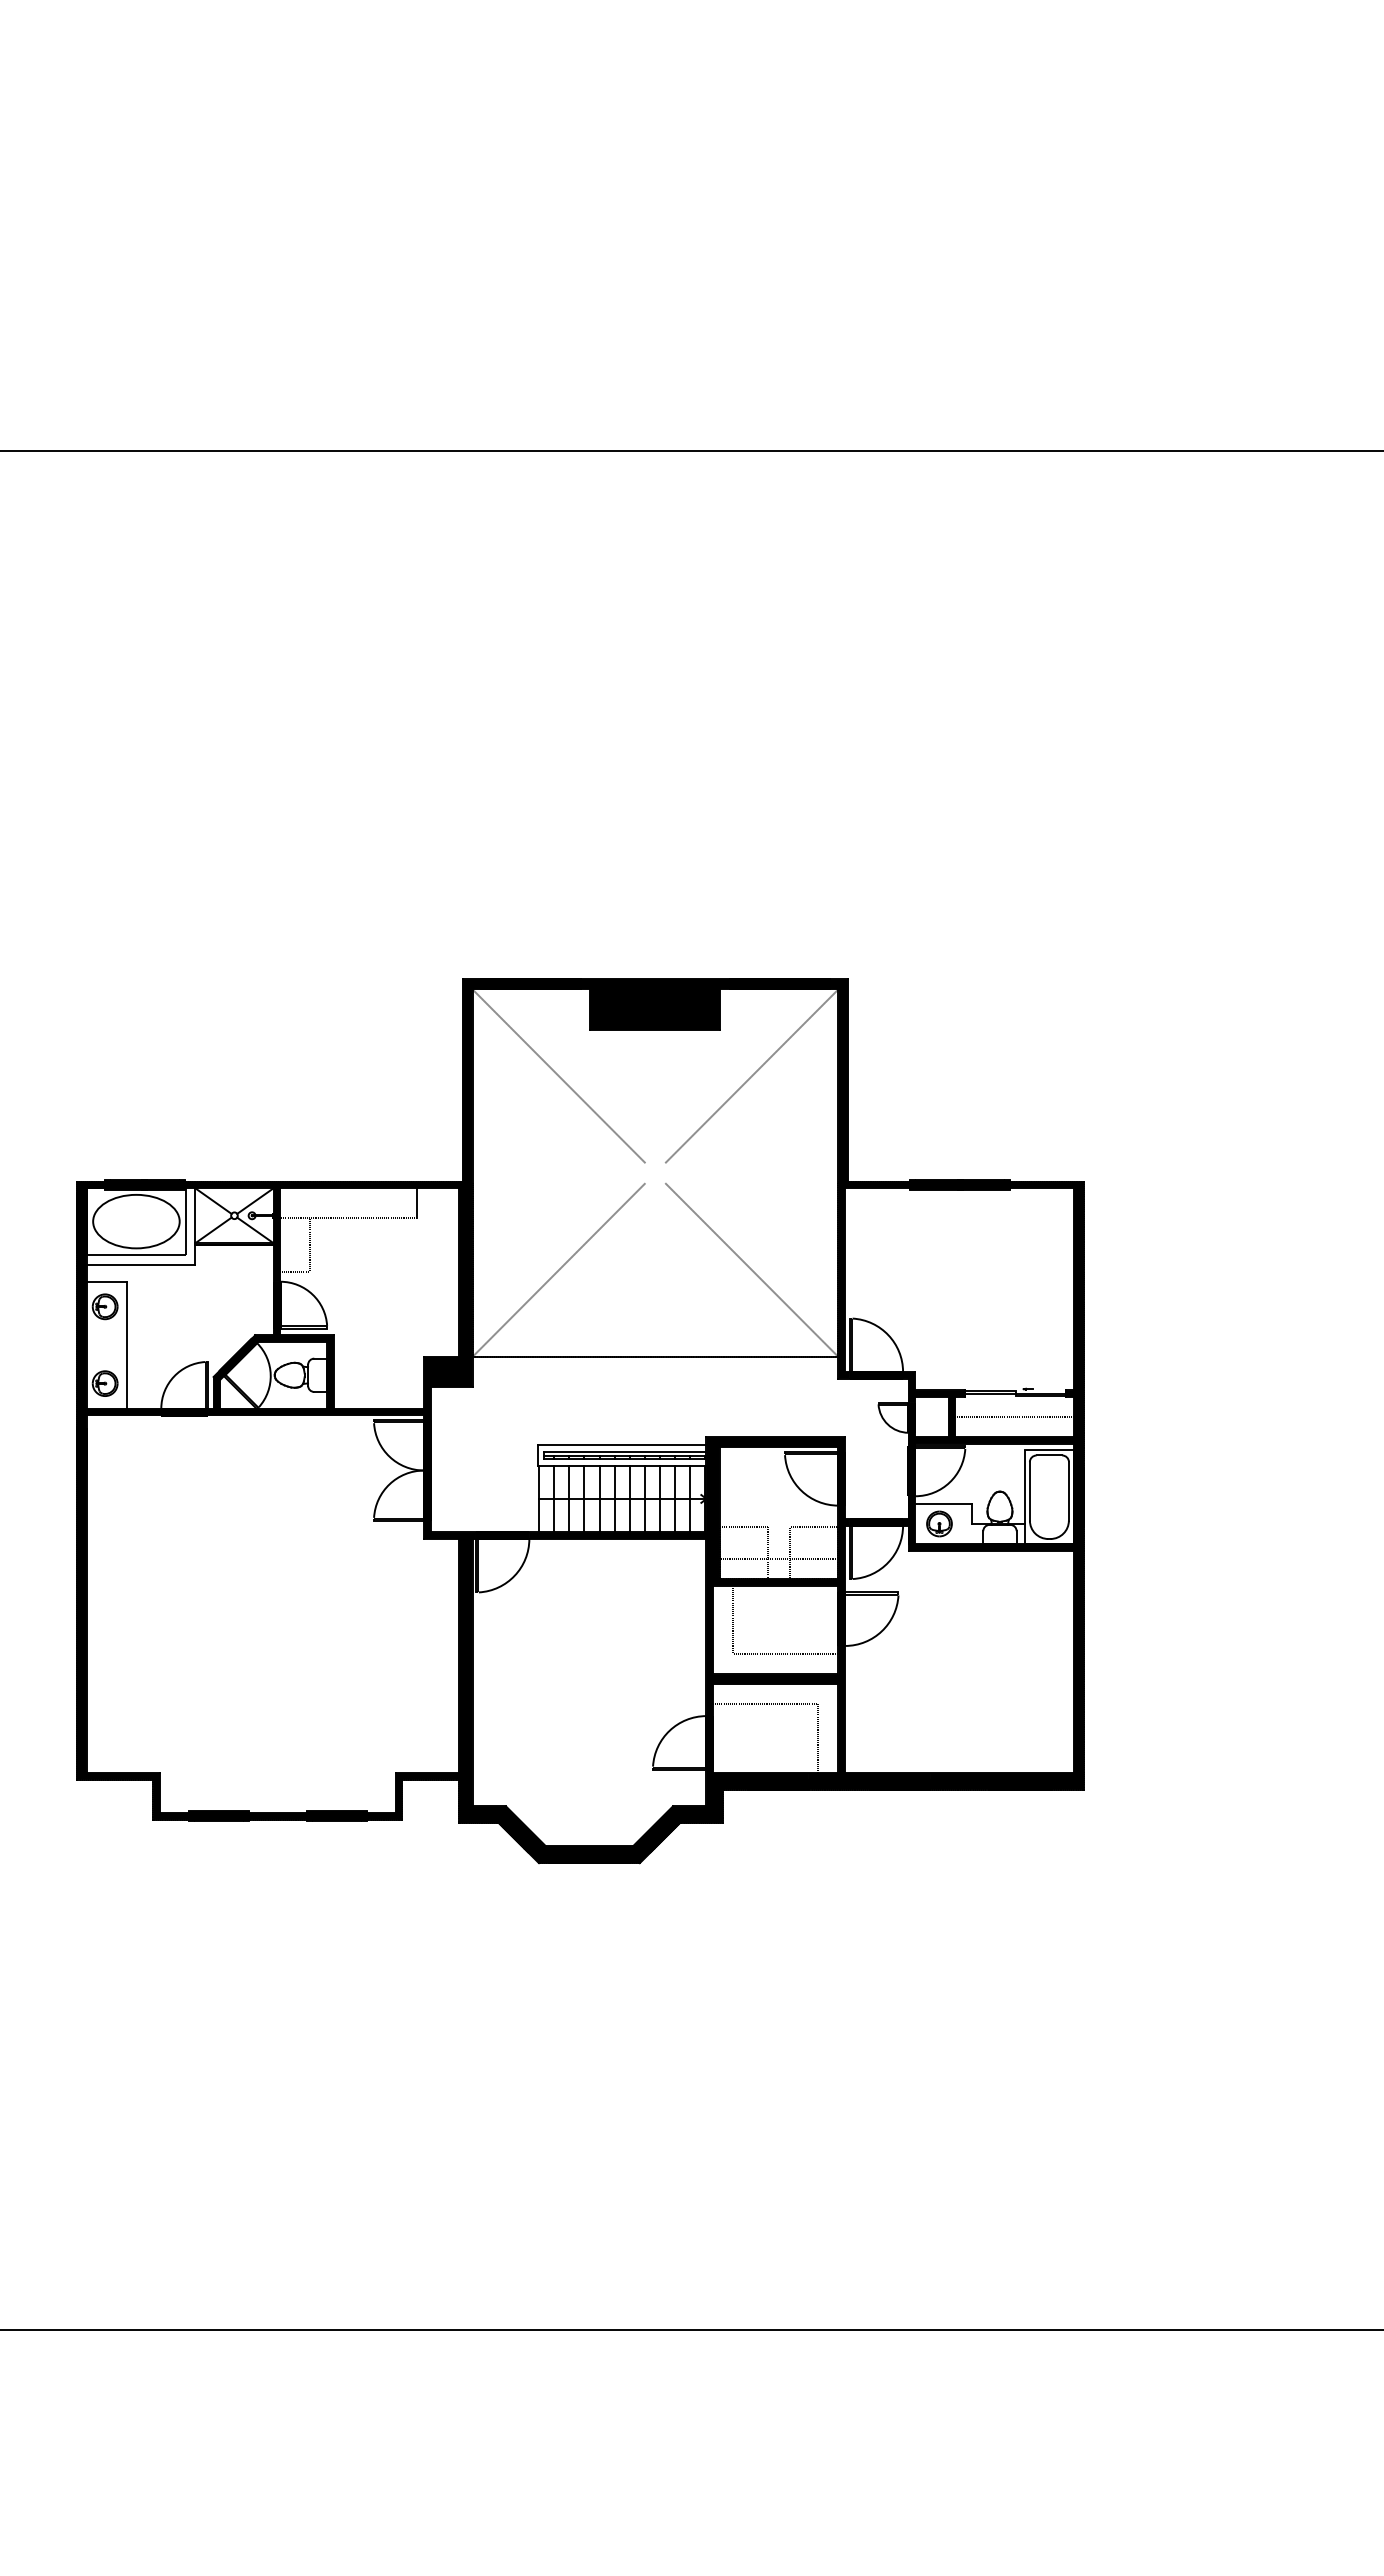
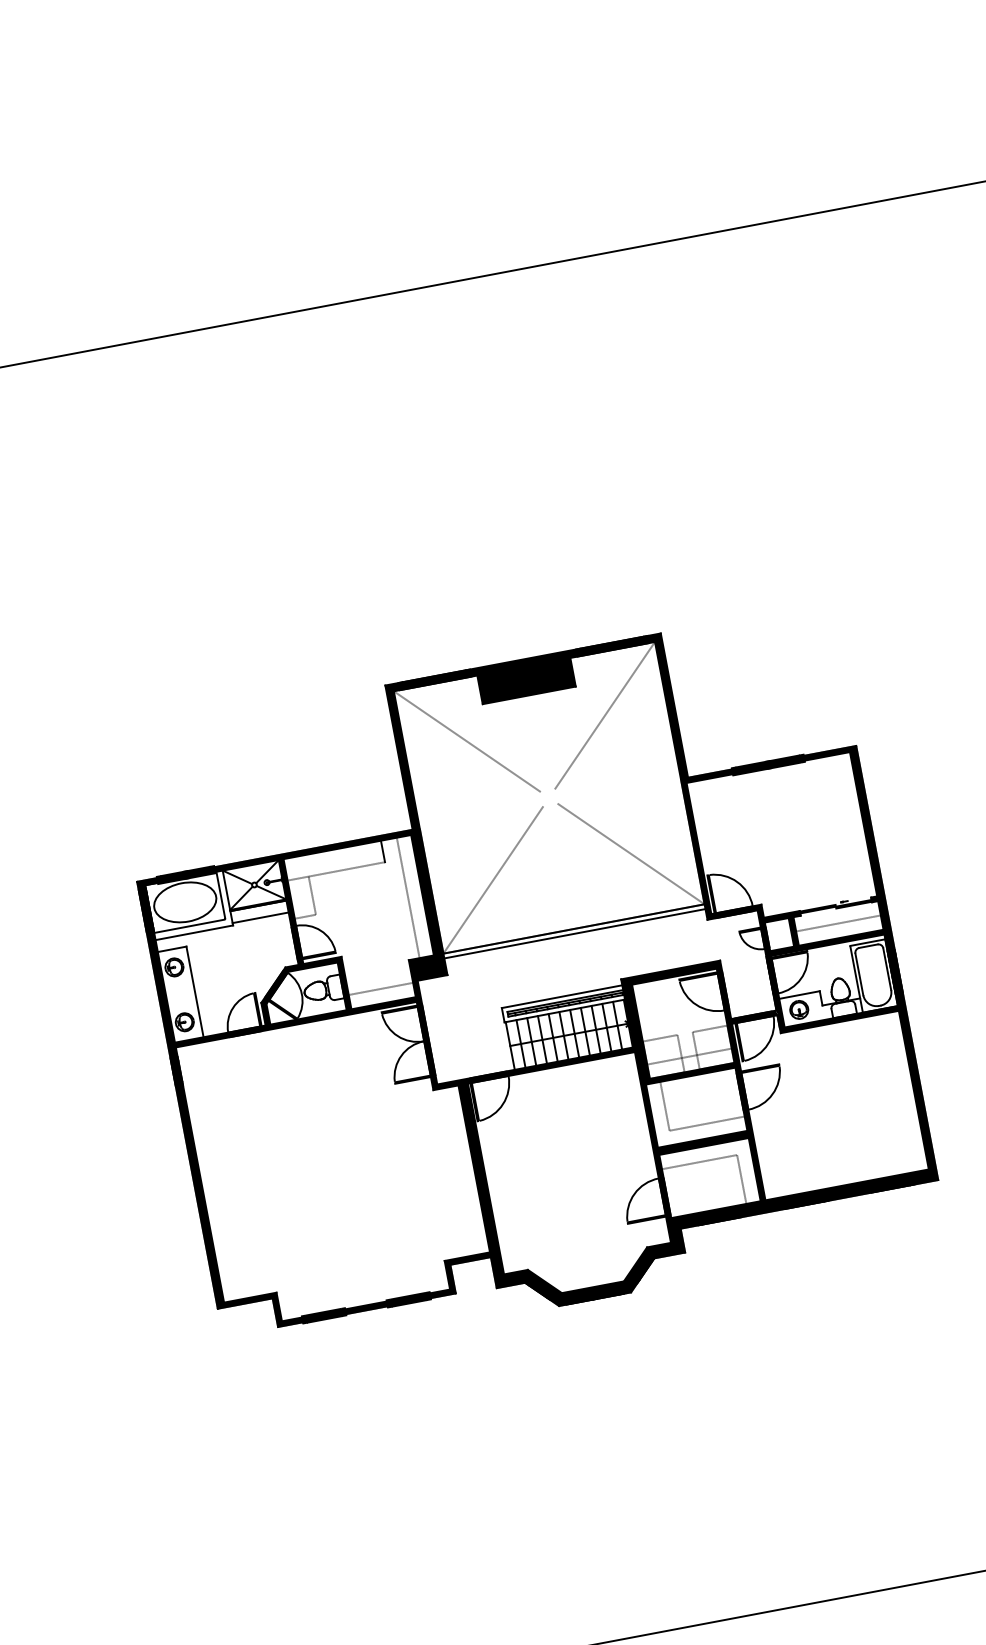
line: (234, 1261) -> (260, 917), added
line: (439, 1272) -> (408, 897), added
line: (655, 1363) -> (574, 933), added
line: (378, 1388) -> (380, 988), added

